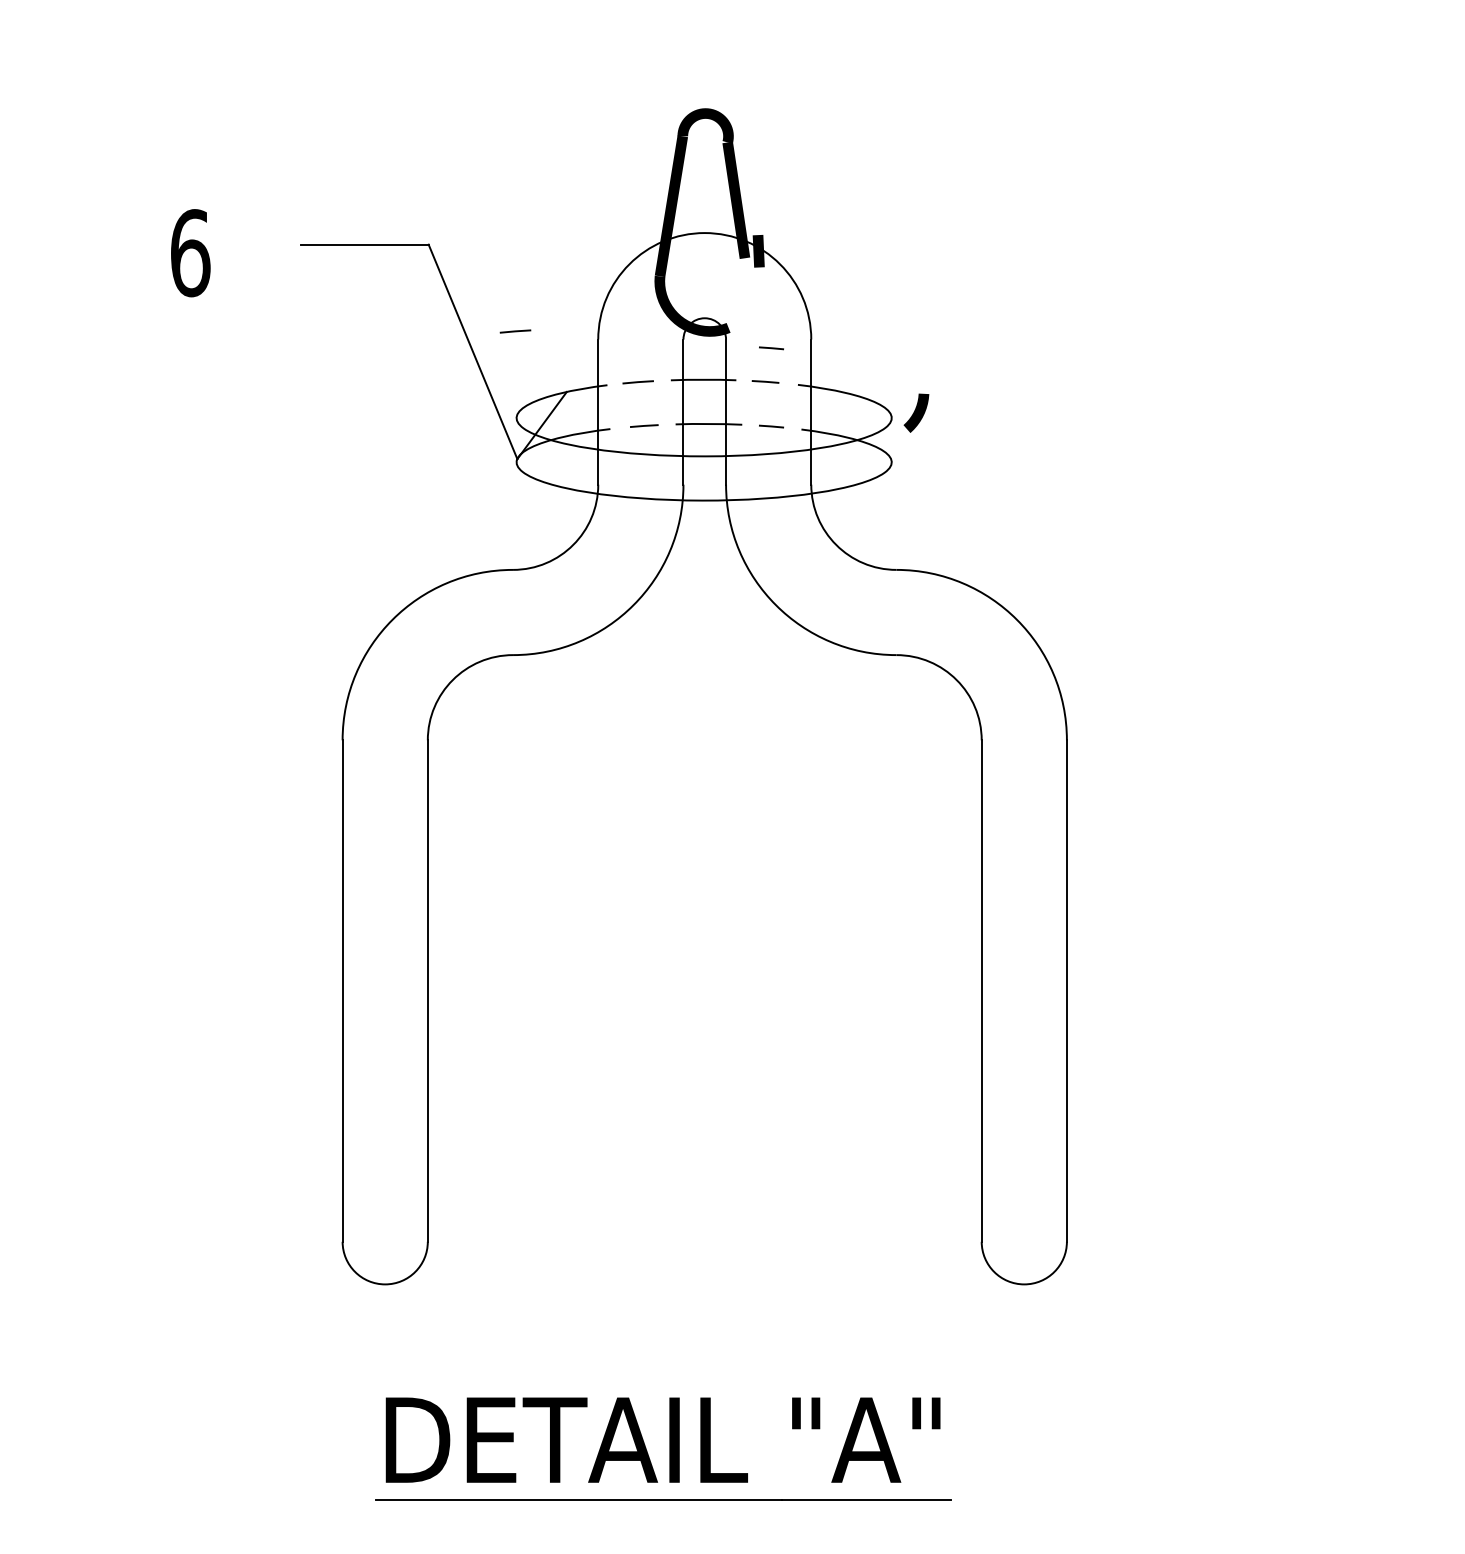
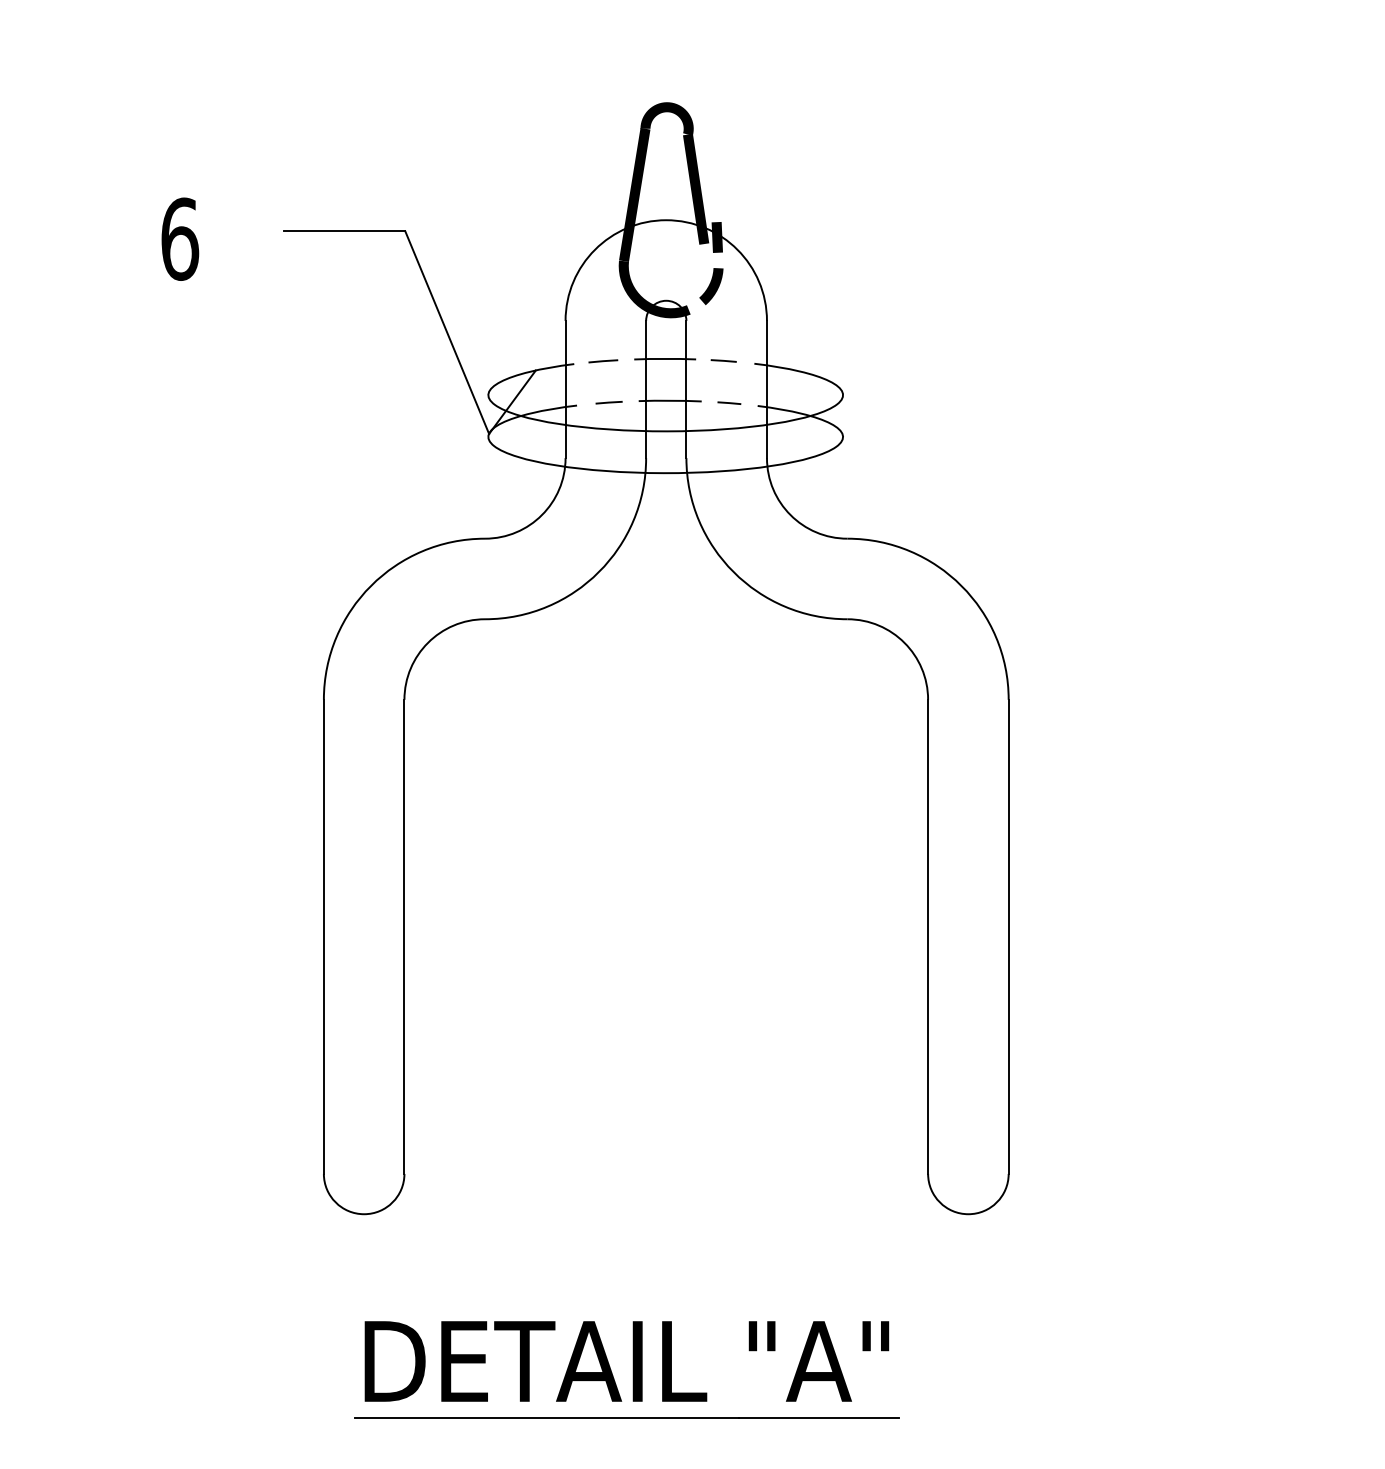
line: (515, 331) -> (487, 313), removed
line: (771, 347) -> (729, 328), removed
curve: (916, 413) -> (711, 286), moved

